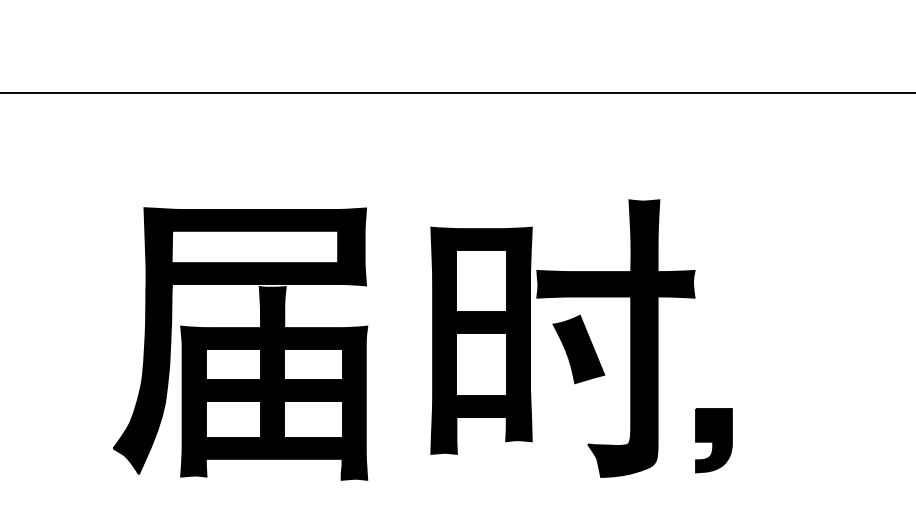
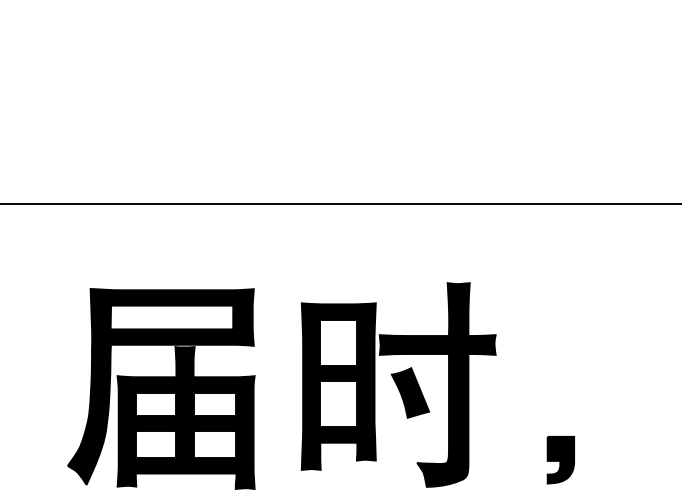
part: (713, 441) -> (560, 460), moved

